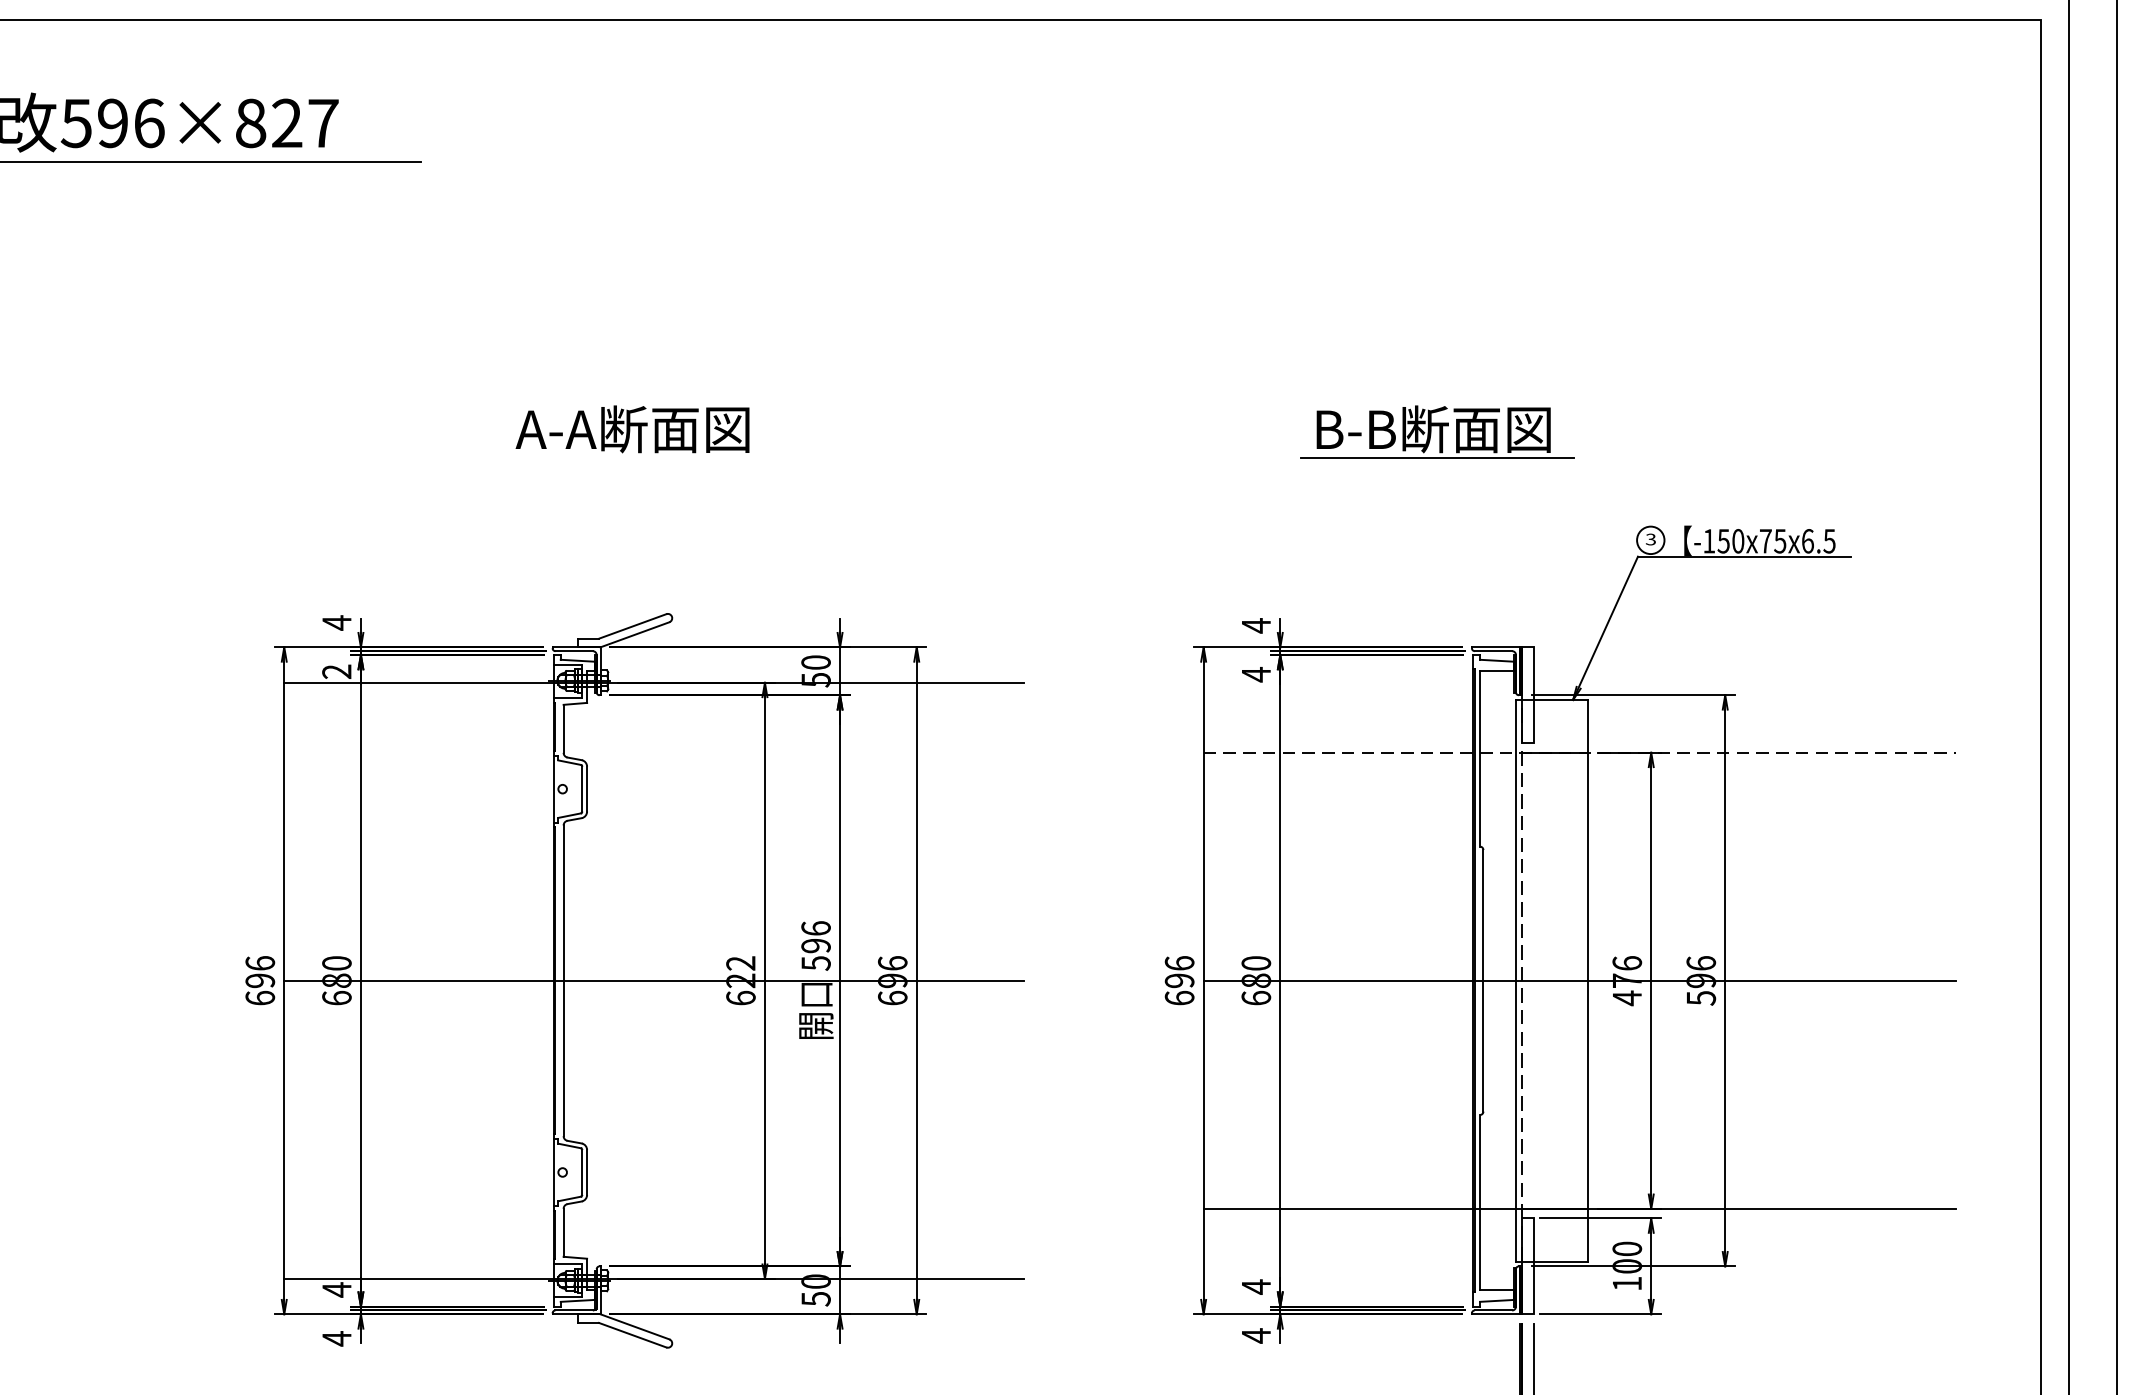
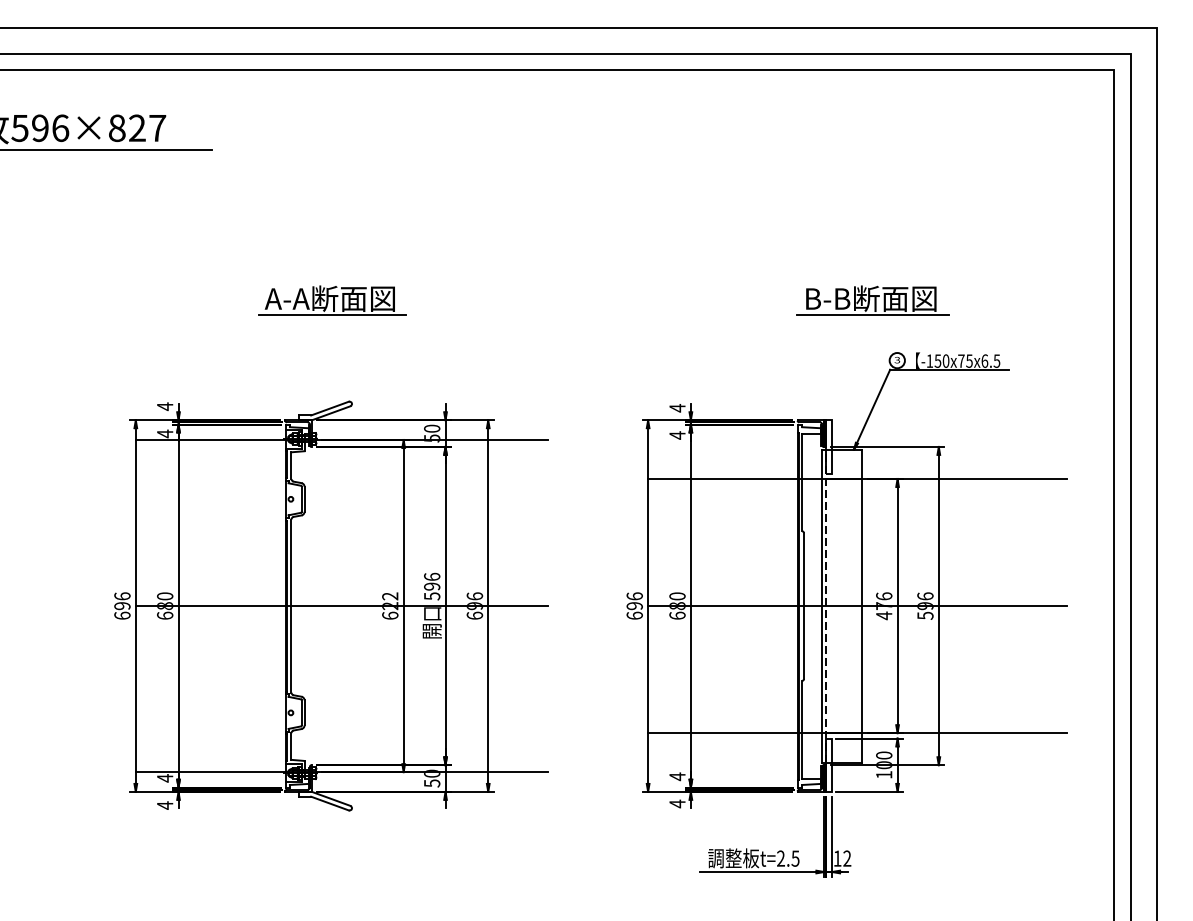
part: (1435, 432) -> (872, 300), moved
line: (637, 459) -> (332, 315), added
text: (337, 671) -> (165, 433), 2 -> 4
line: (1579, 753) -> (857, 479), dashed -> solid

